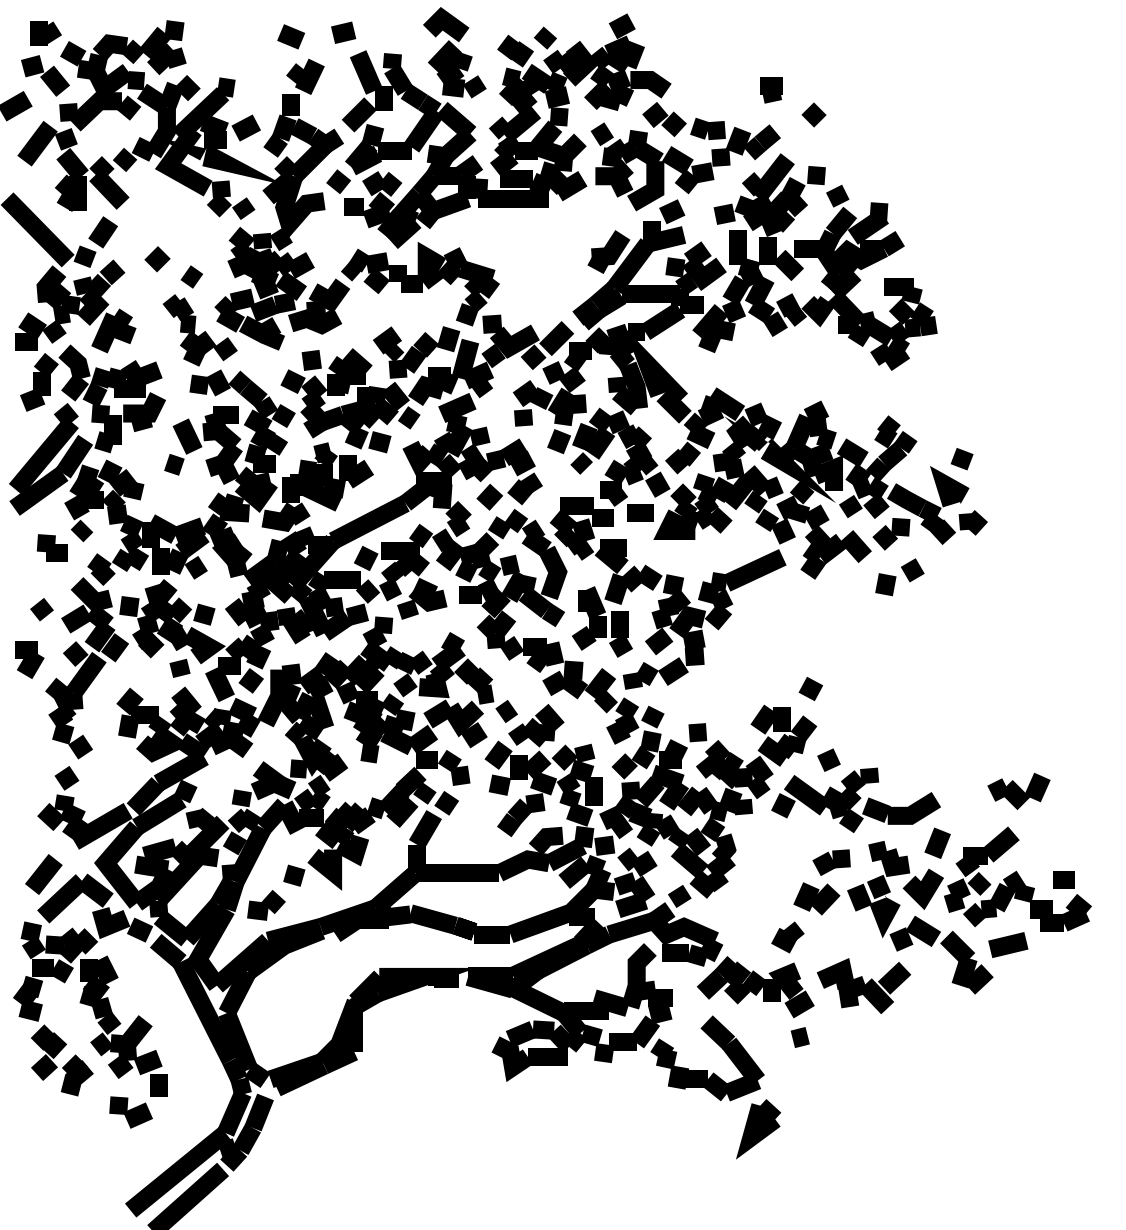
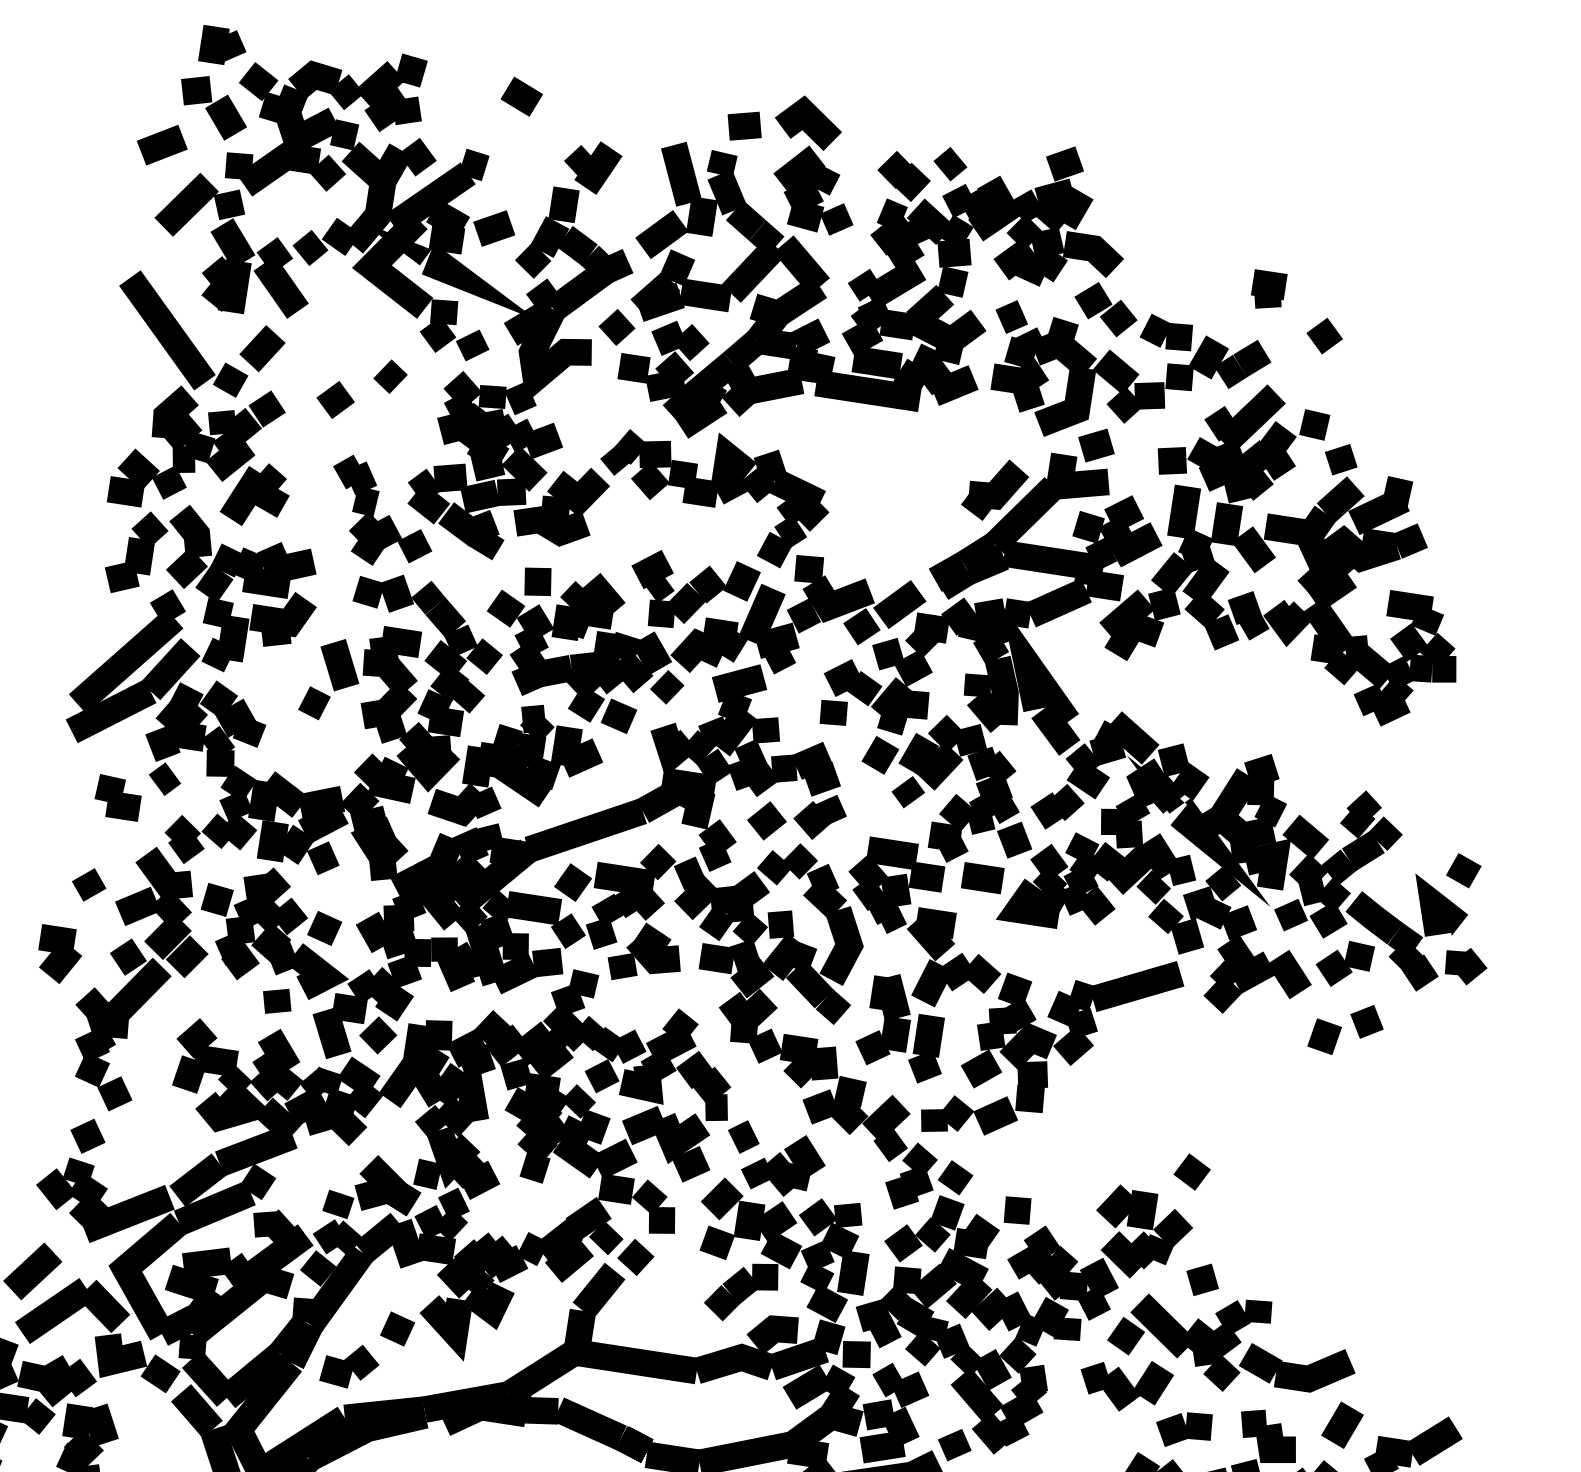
line: (343, 32) -> (744, 125), moved
line: (290, 36) -> (520, 96), moved
line: (191, 276) -> (390, 375), moved
part: (1018, 790) -> (1124, 1383), moved

